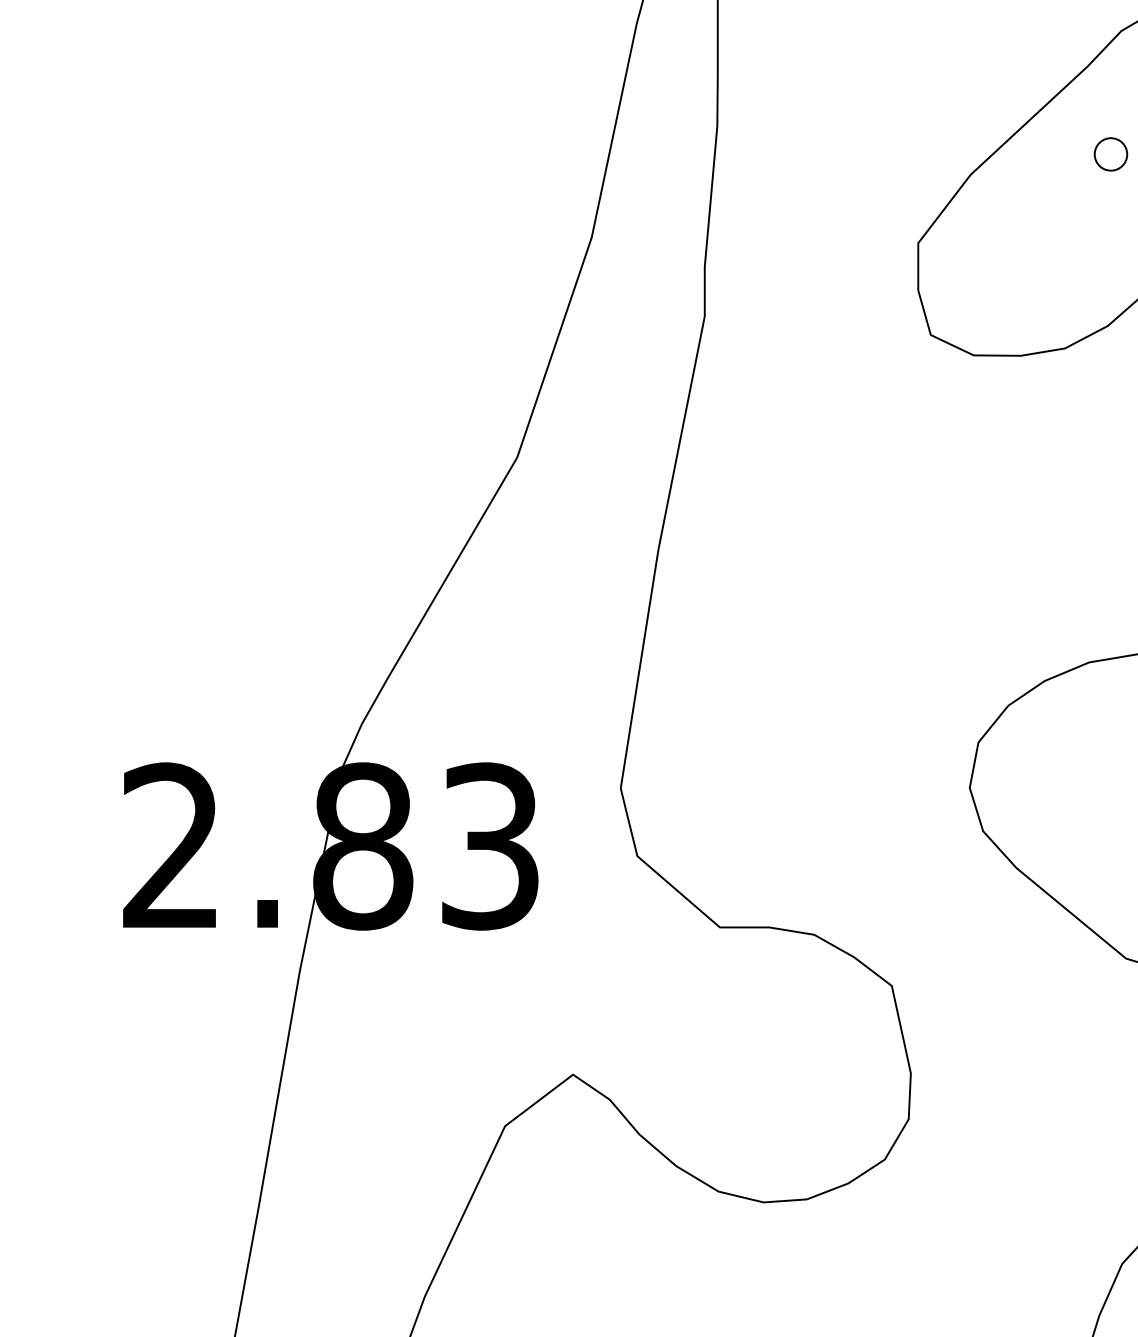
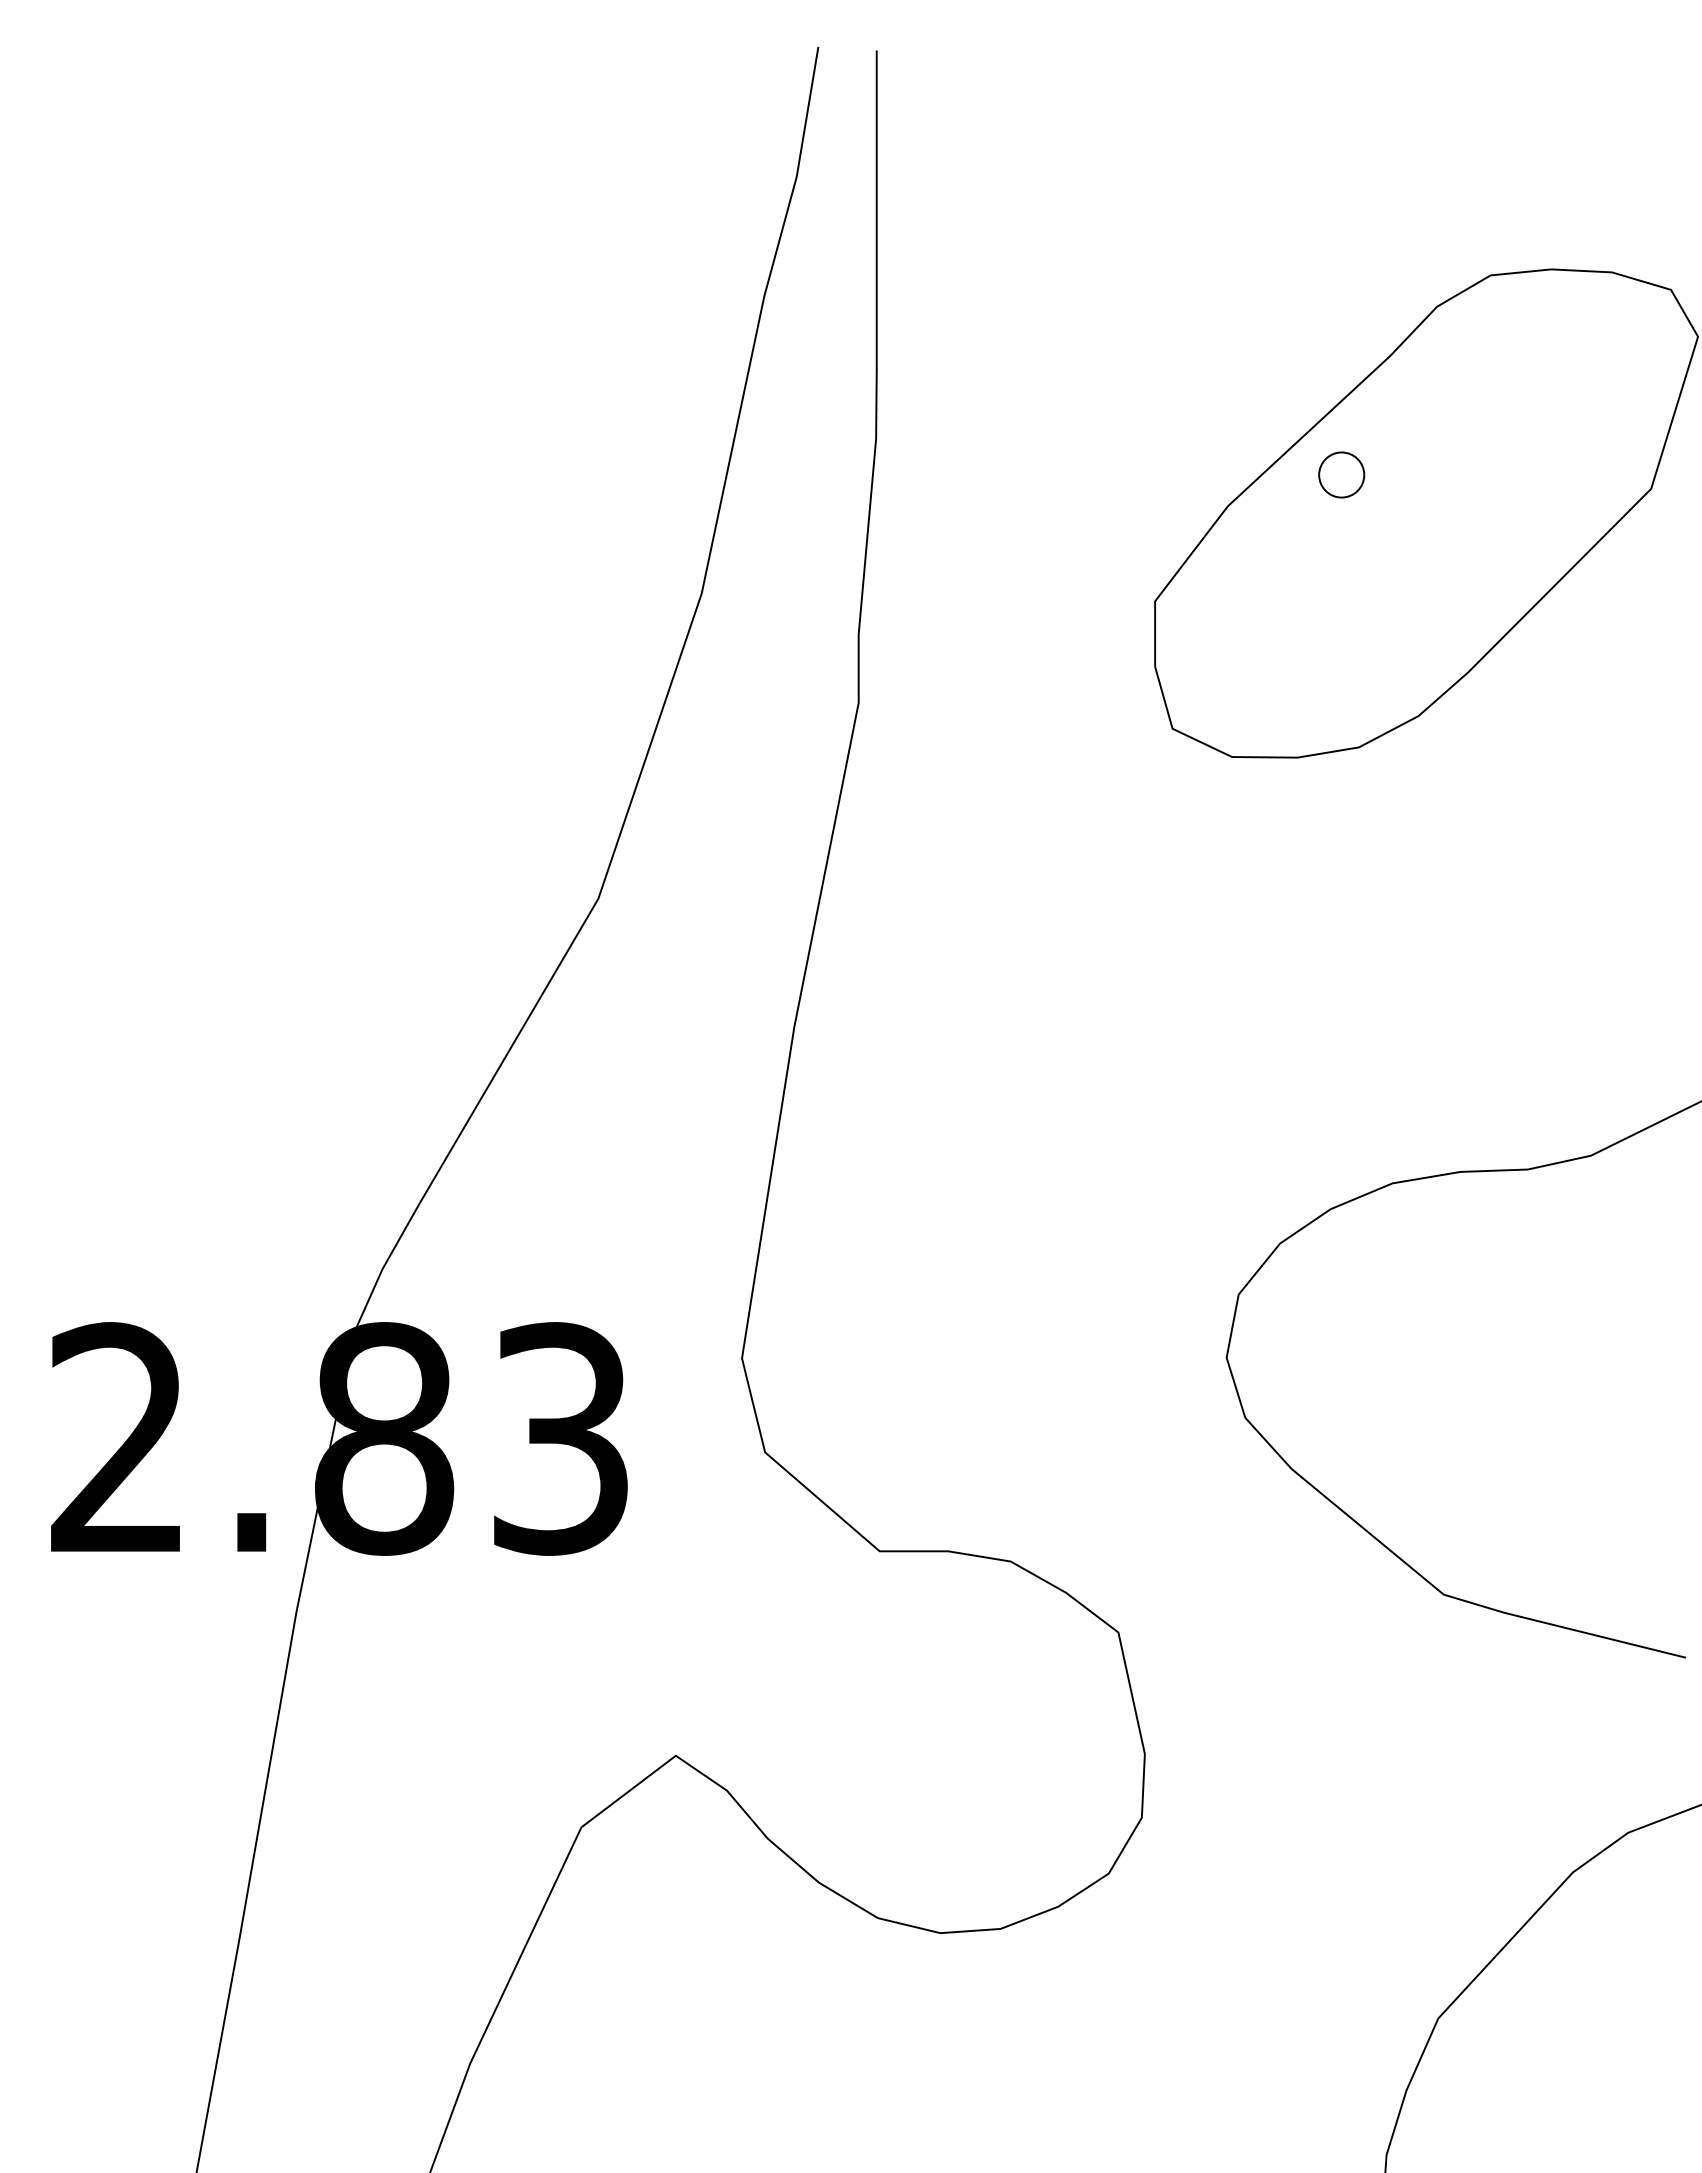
part: (1110, 154) -> (1341, 474), moved

